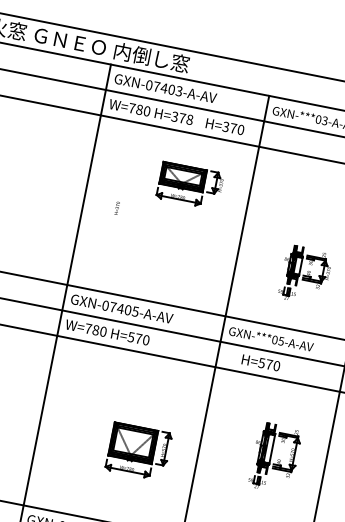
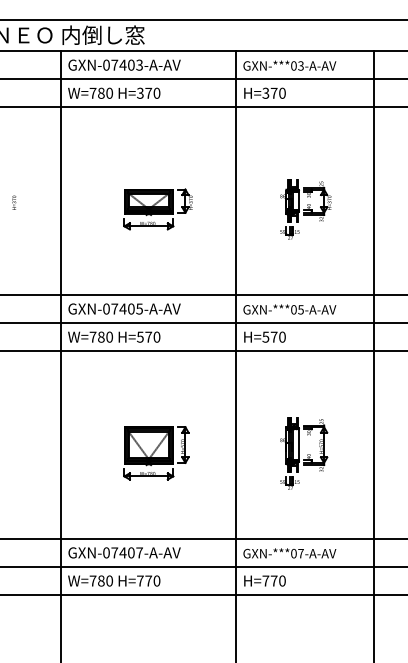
text: (189, 119) -> (156, 93), H=378 -> H=370
text: (224, 125) -> (264, 92), moved
part: (189, 185) -> (157, 209), moved
text: (117, 208) -> (14, 202), moved
part: (305, 275) -> (305, 209), moved
text: (260, 362) -> (264, 336), moved
part: (138, 451) -> (156, 453), moved
part: (275, 458) -> (304, 453), moved

